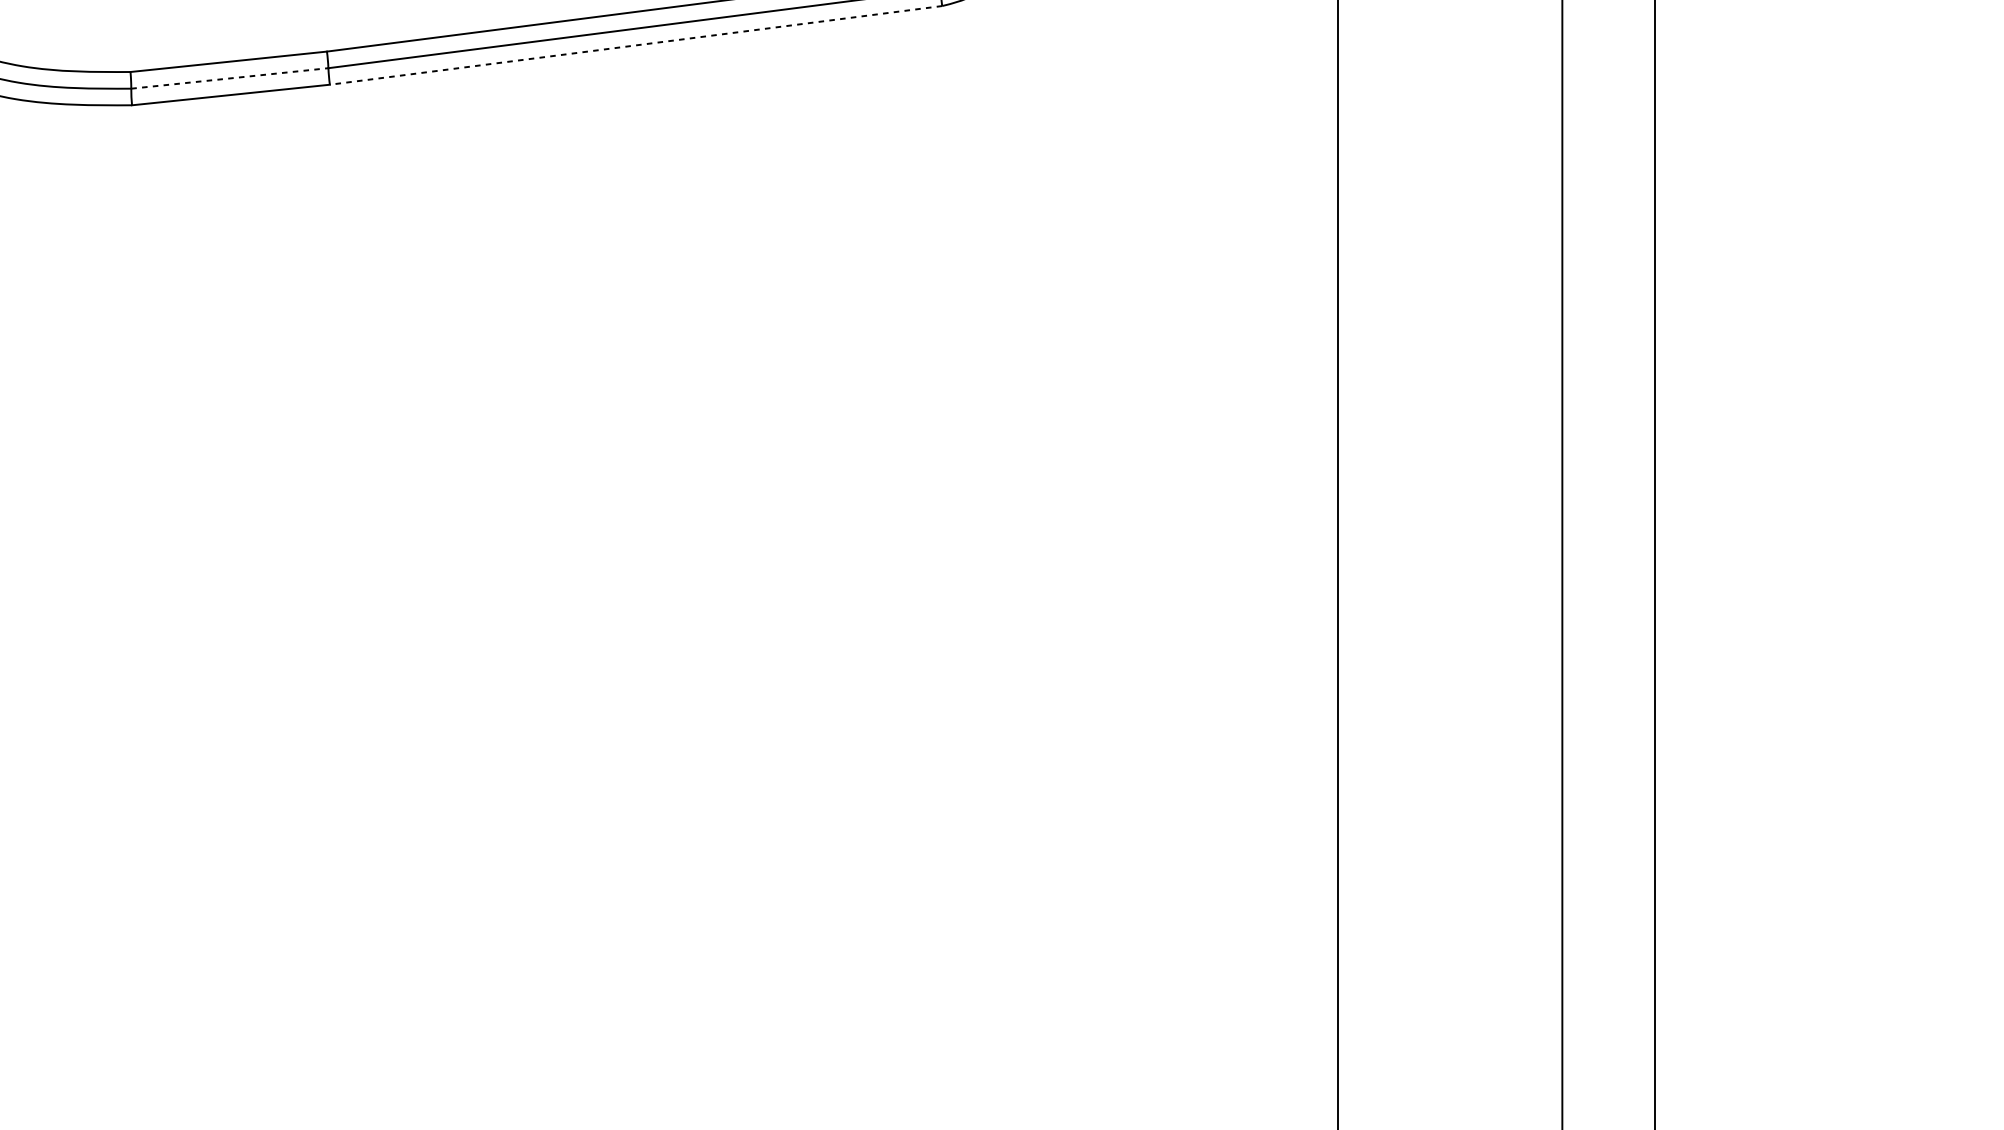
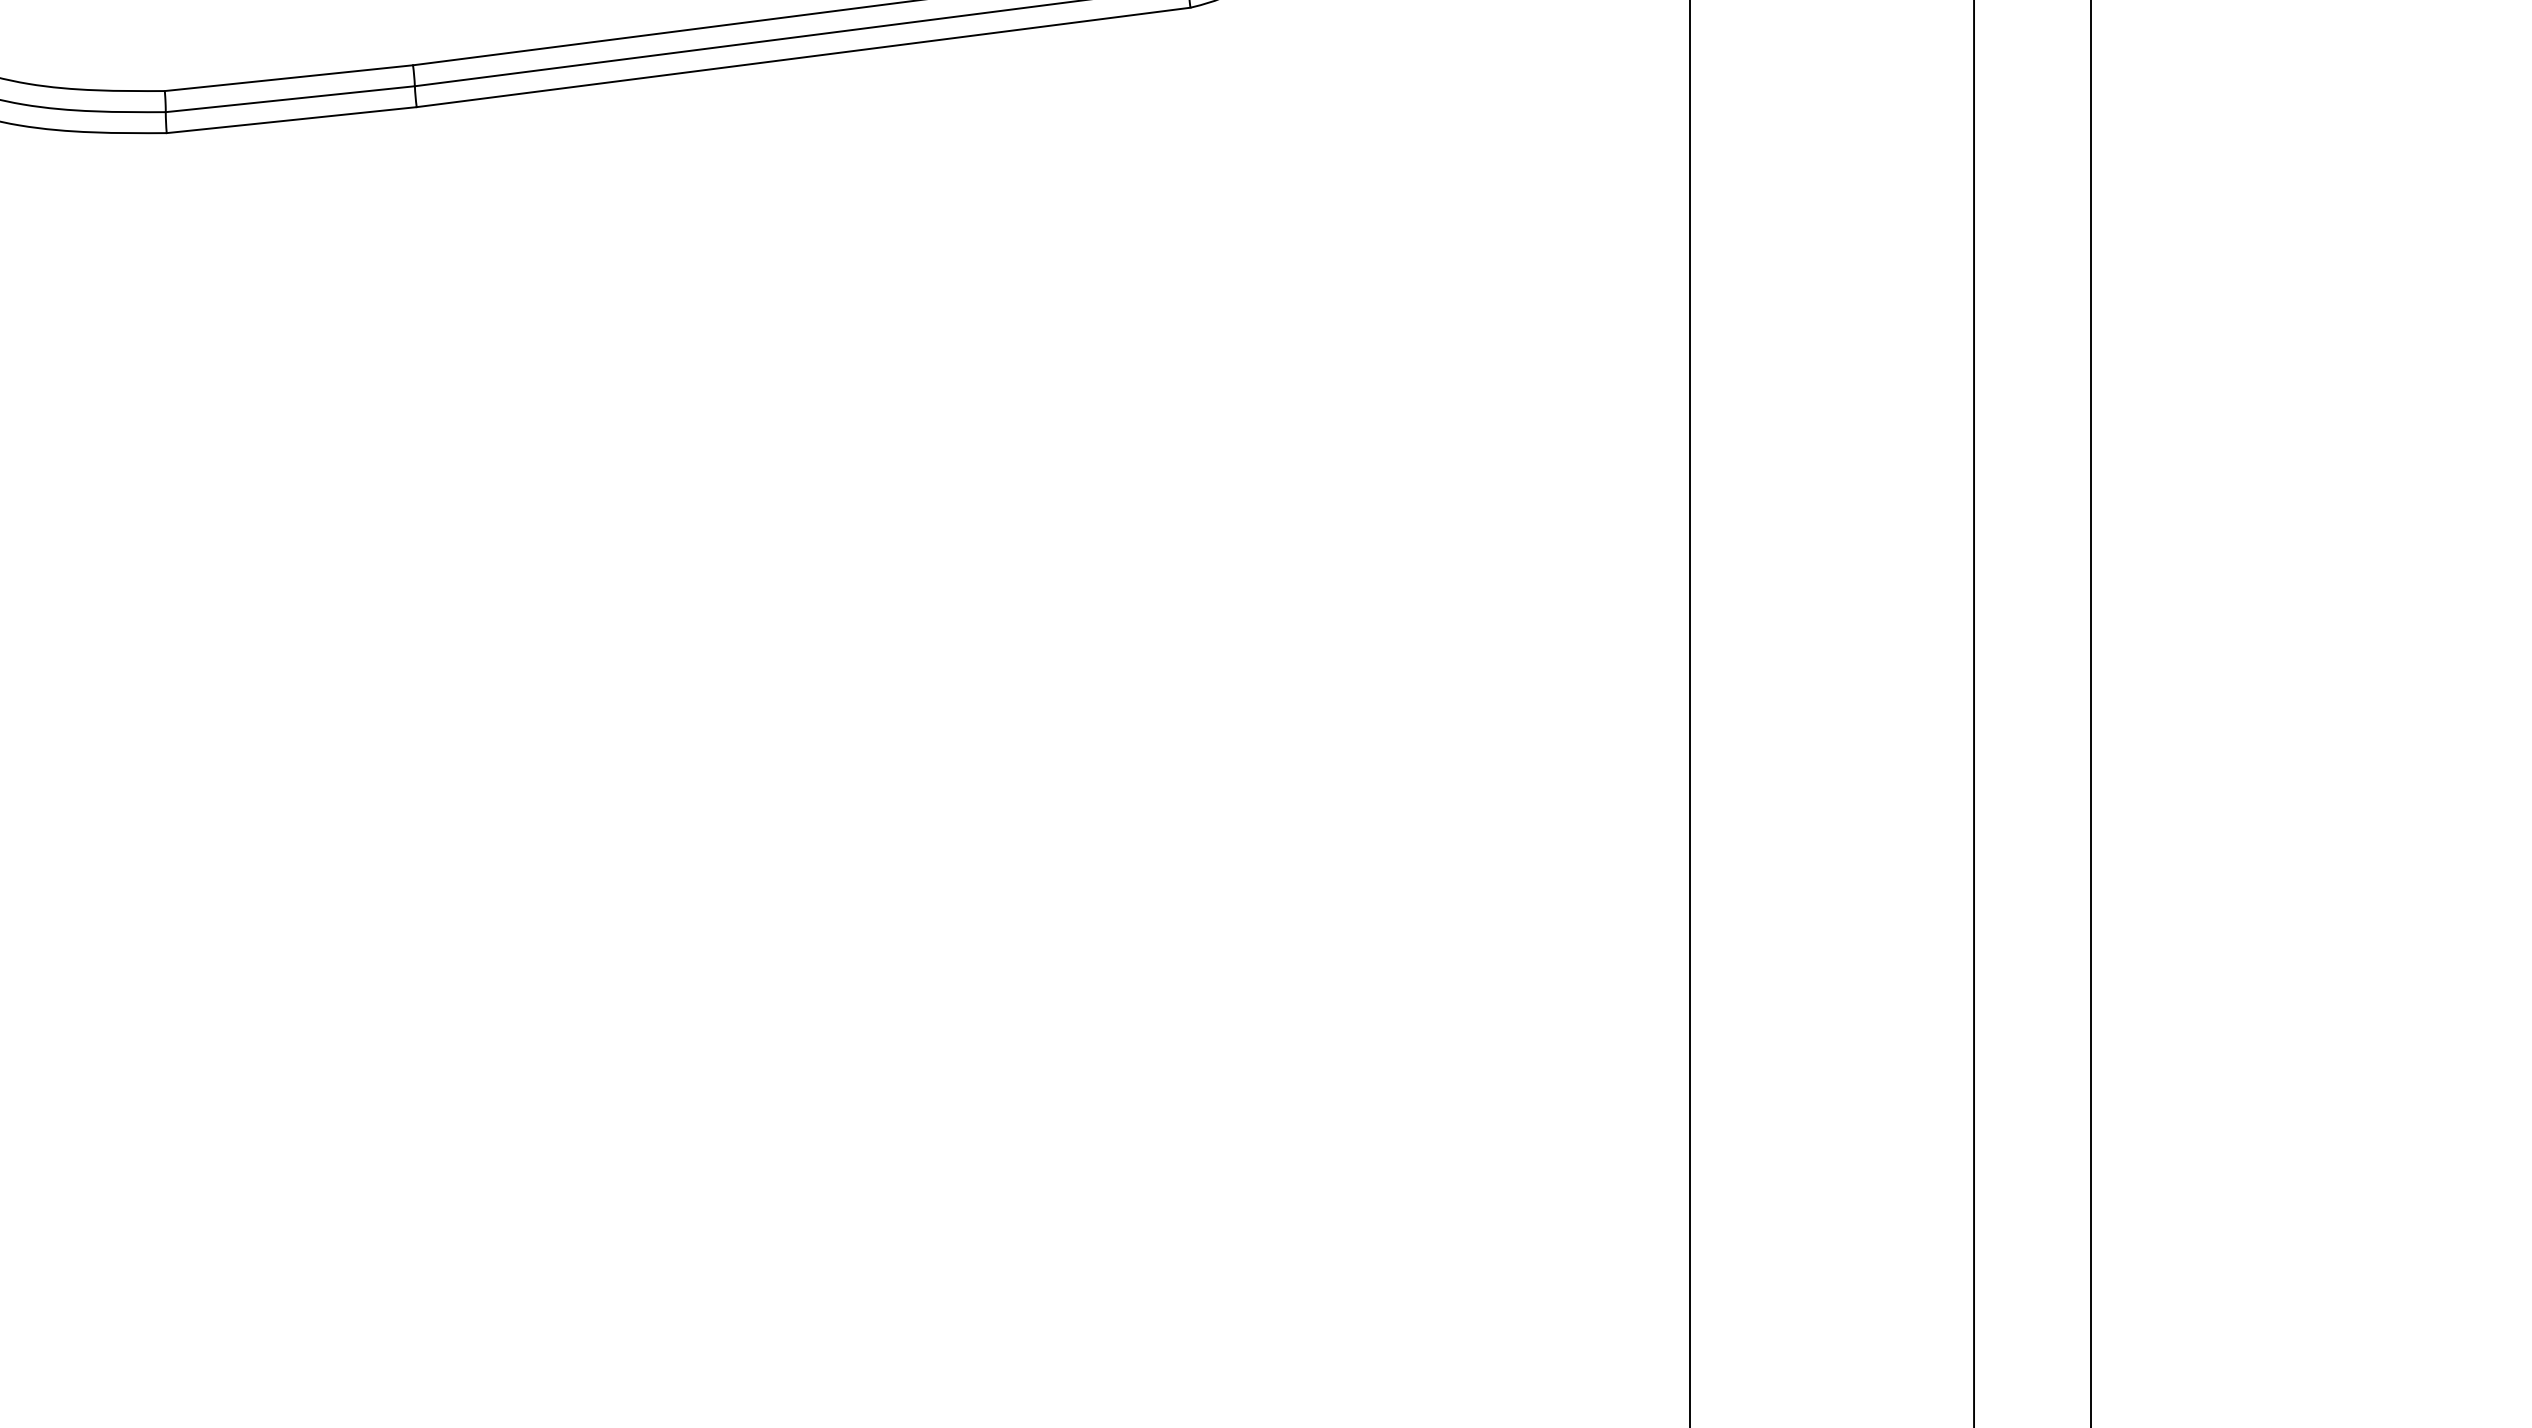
line: (635, 45) -> (803, 57), dashed -> solid
line: (229, 78) -> (290, 99), dashed -> solid

